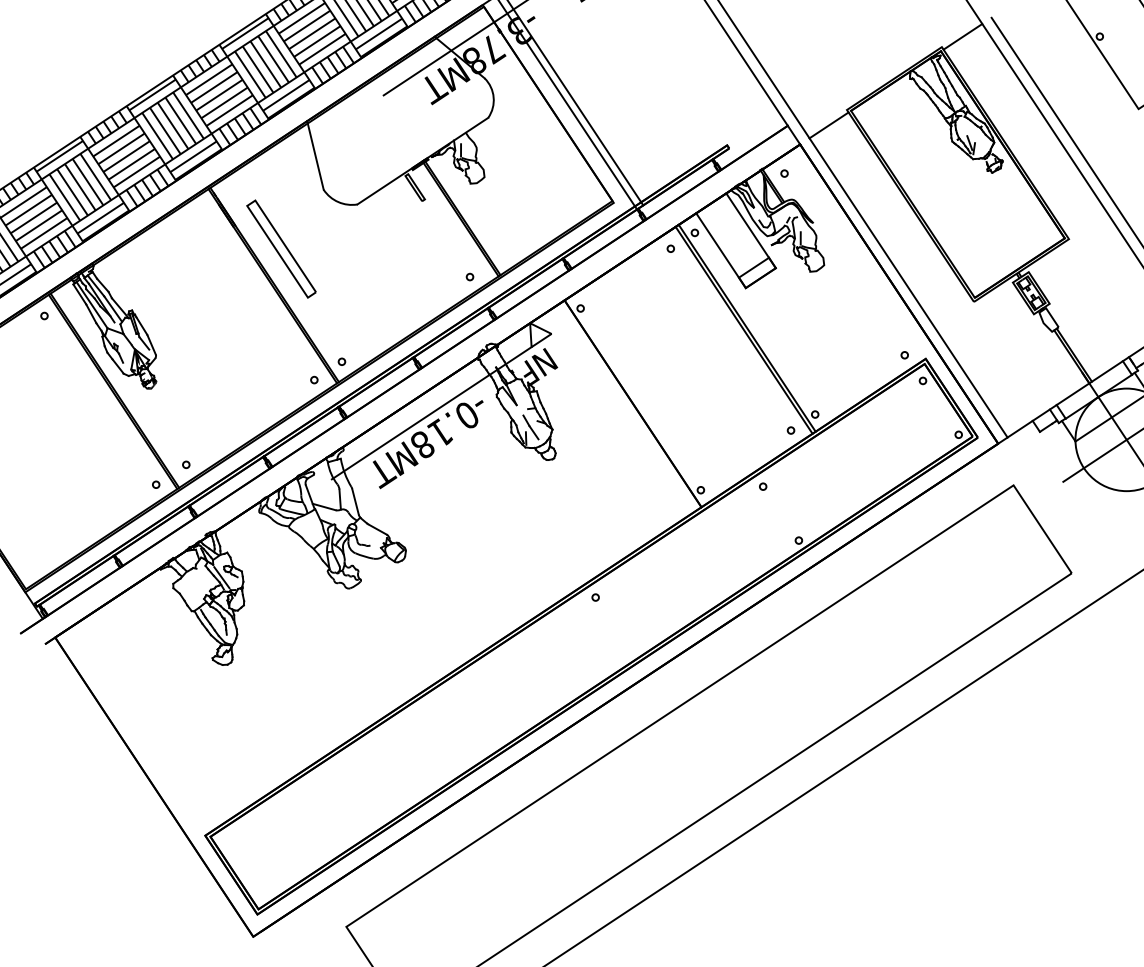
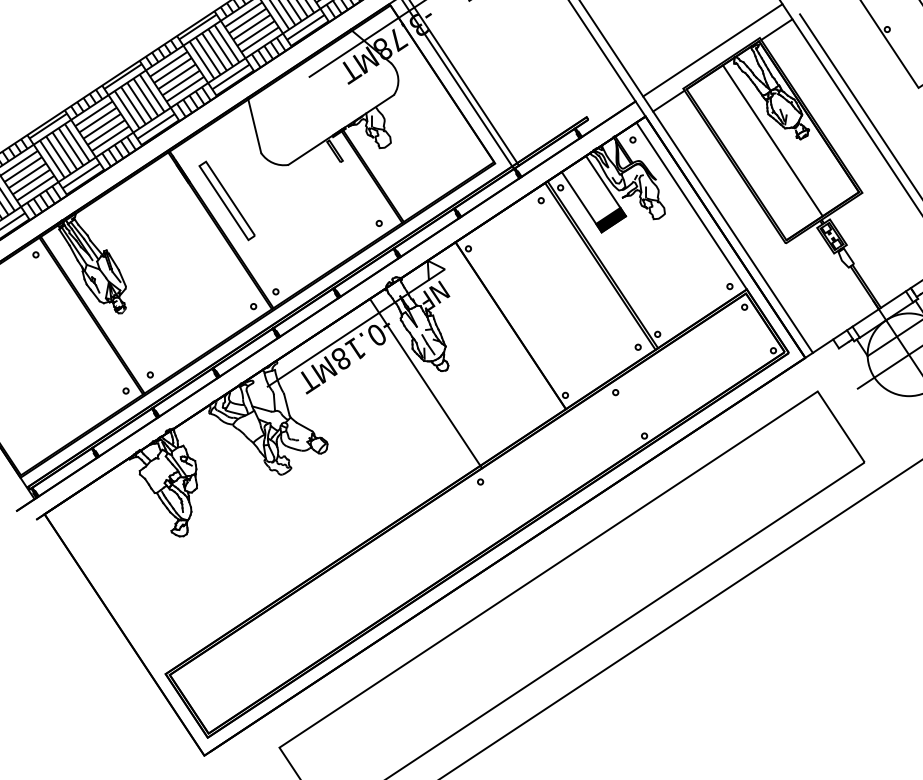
line: (883, 62) -> (712, 50), added
line: (957, 174) -> (772, 140), added
line: (857, 254) -> (691, 205), added
fill: (756, 272) -> (610, 219), added
line: (527, 475) -> (425, 383), added

